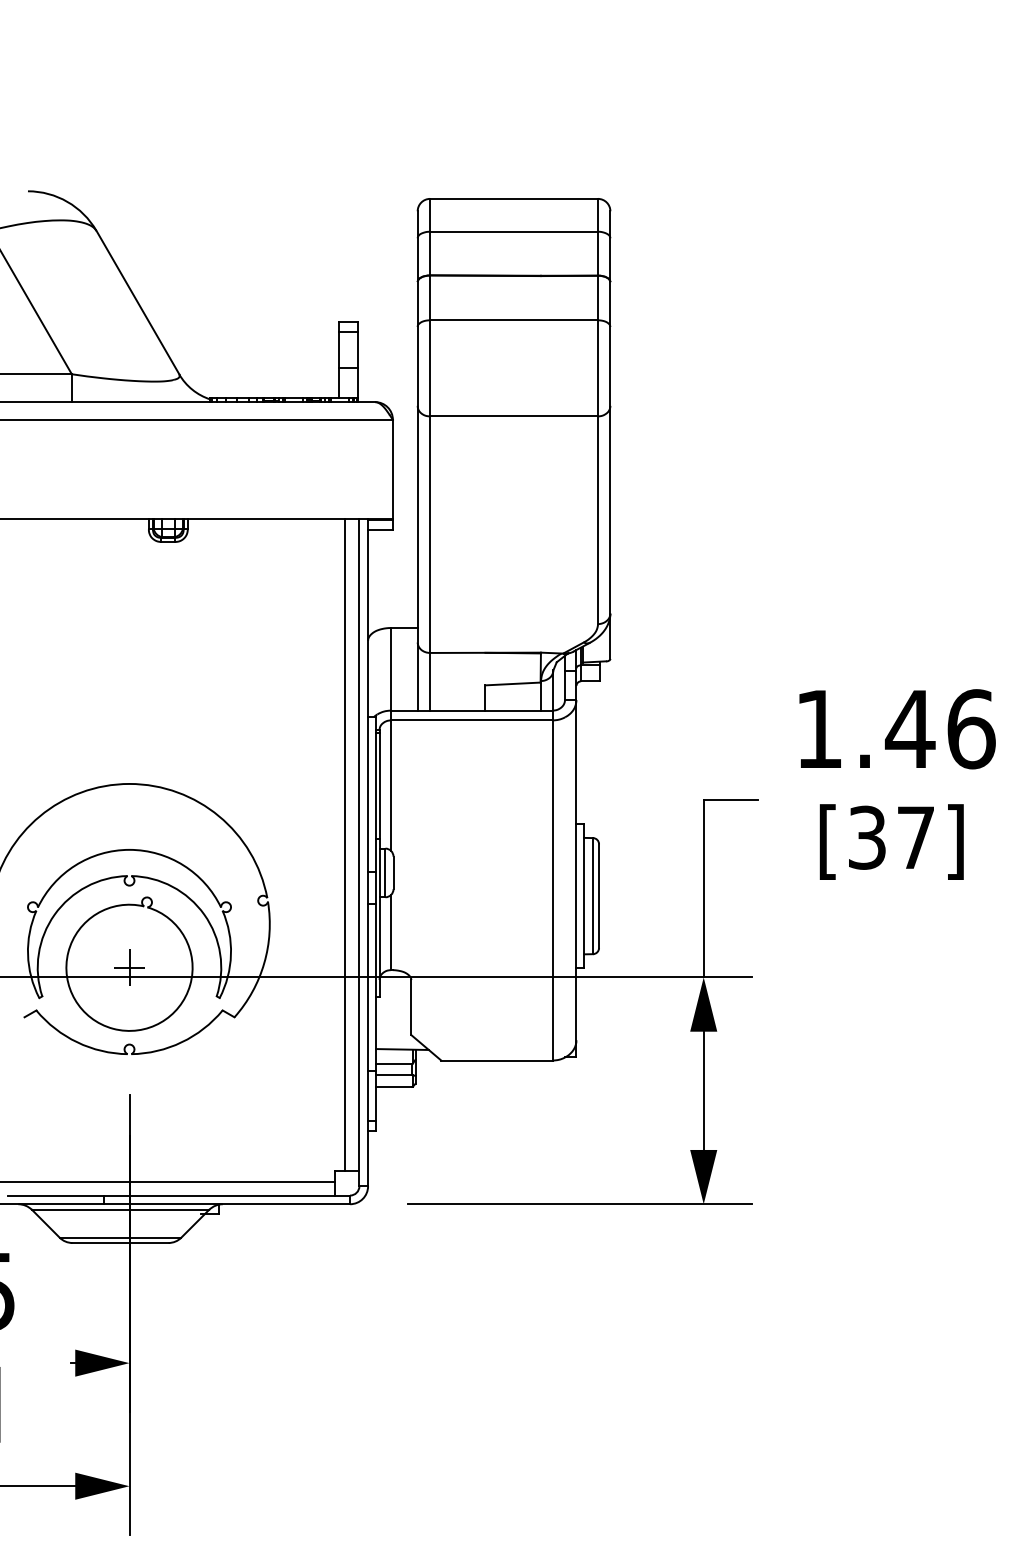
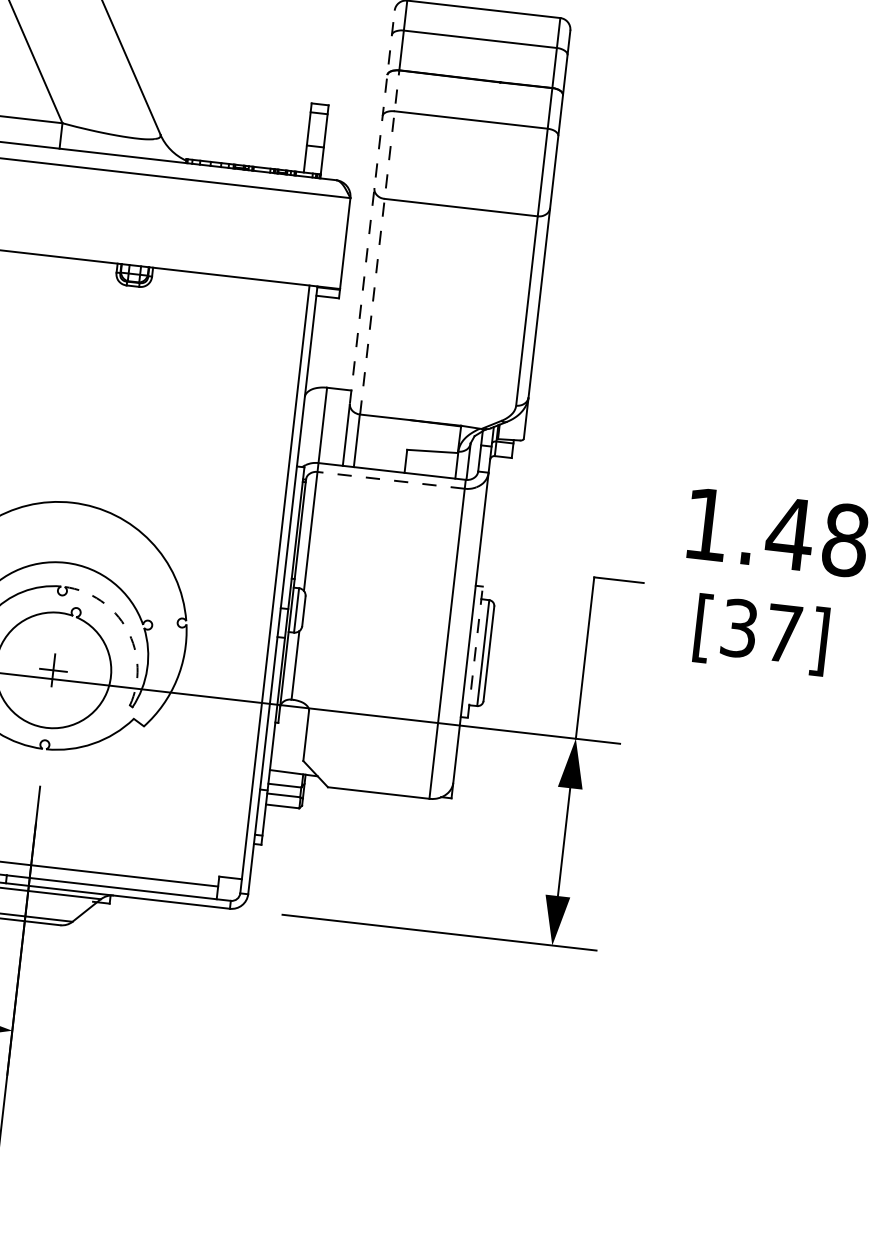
line: (417, 426) -> (372, 206), solid -> dashed
line: (430, 464) -> (380, 242), solid -> dashed
line: (471, 720) -> (390, 480), solid -> dashed
text: (971, 729) -> (845, 540), 1.46 -> 1.48
line: (345, 844) -> (263, 580), removed
line: (584, 895) -> (475, 651), solid -> dashed
arc: (204, 914) -> (127, 629), solid -> dashed

